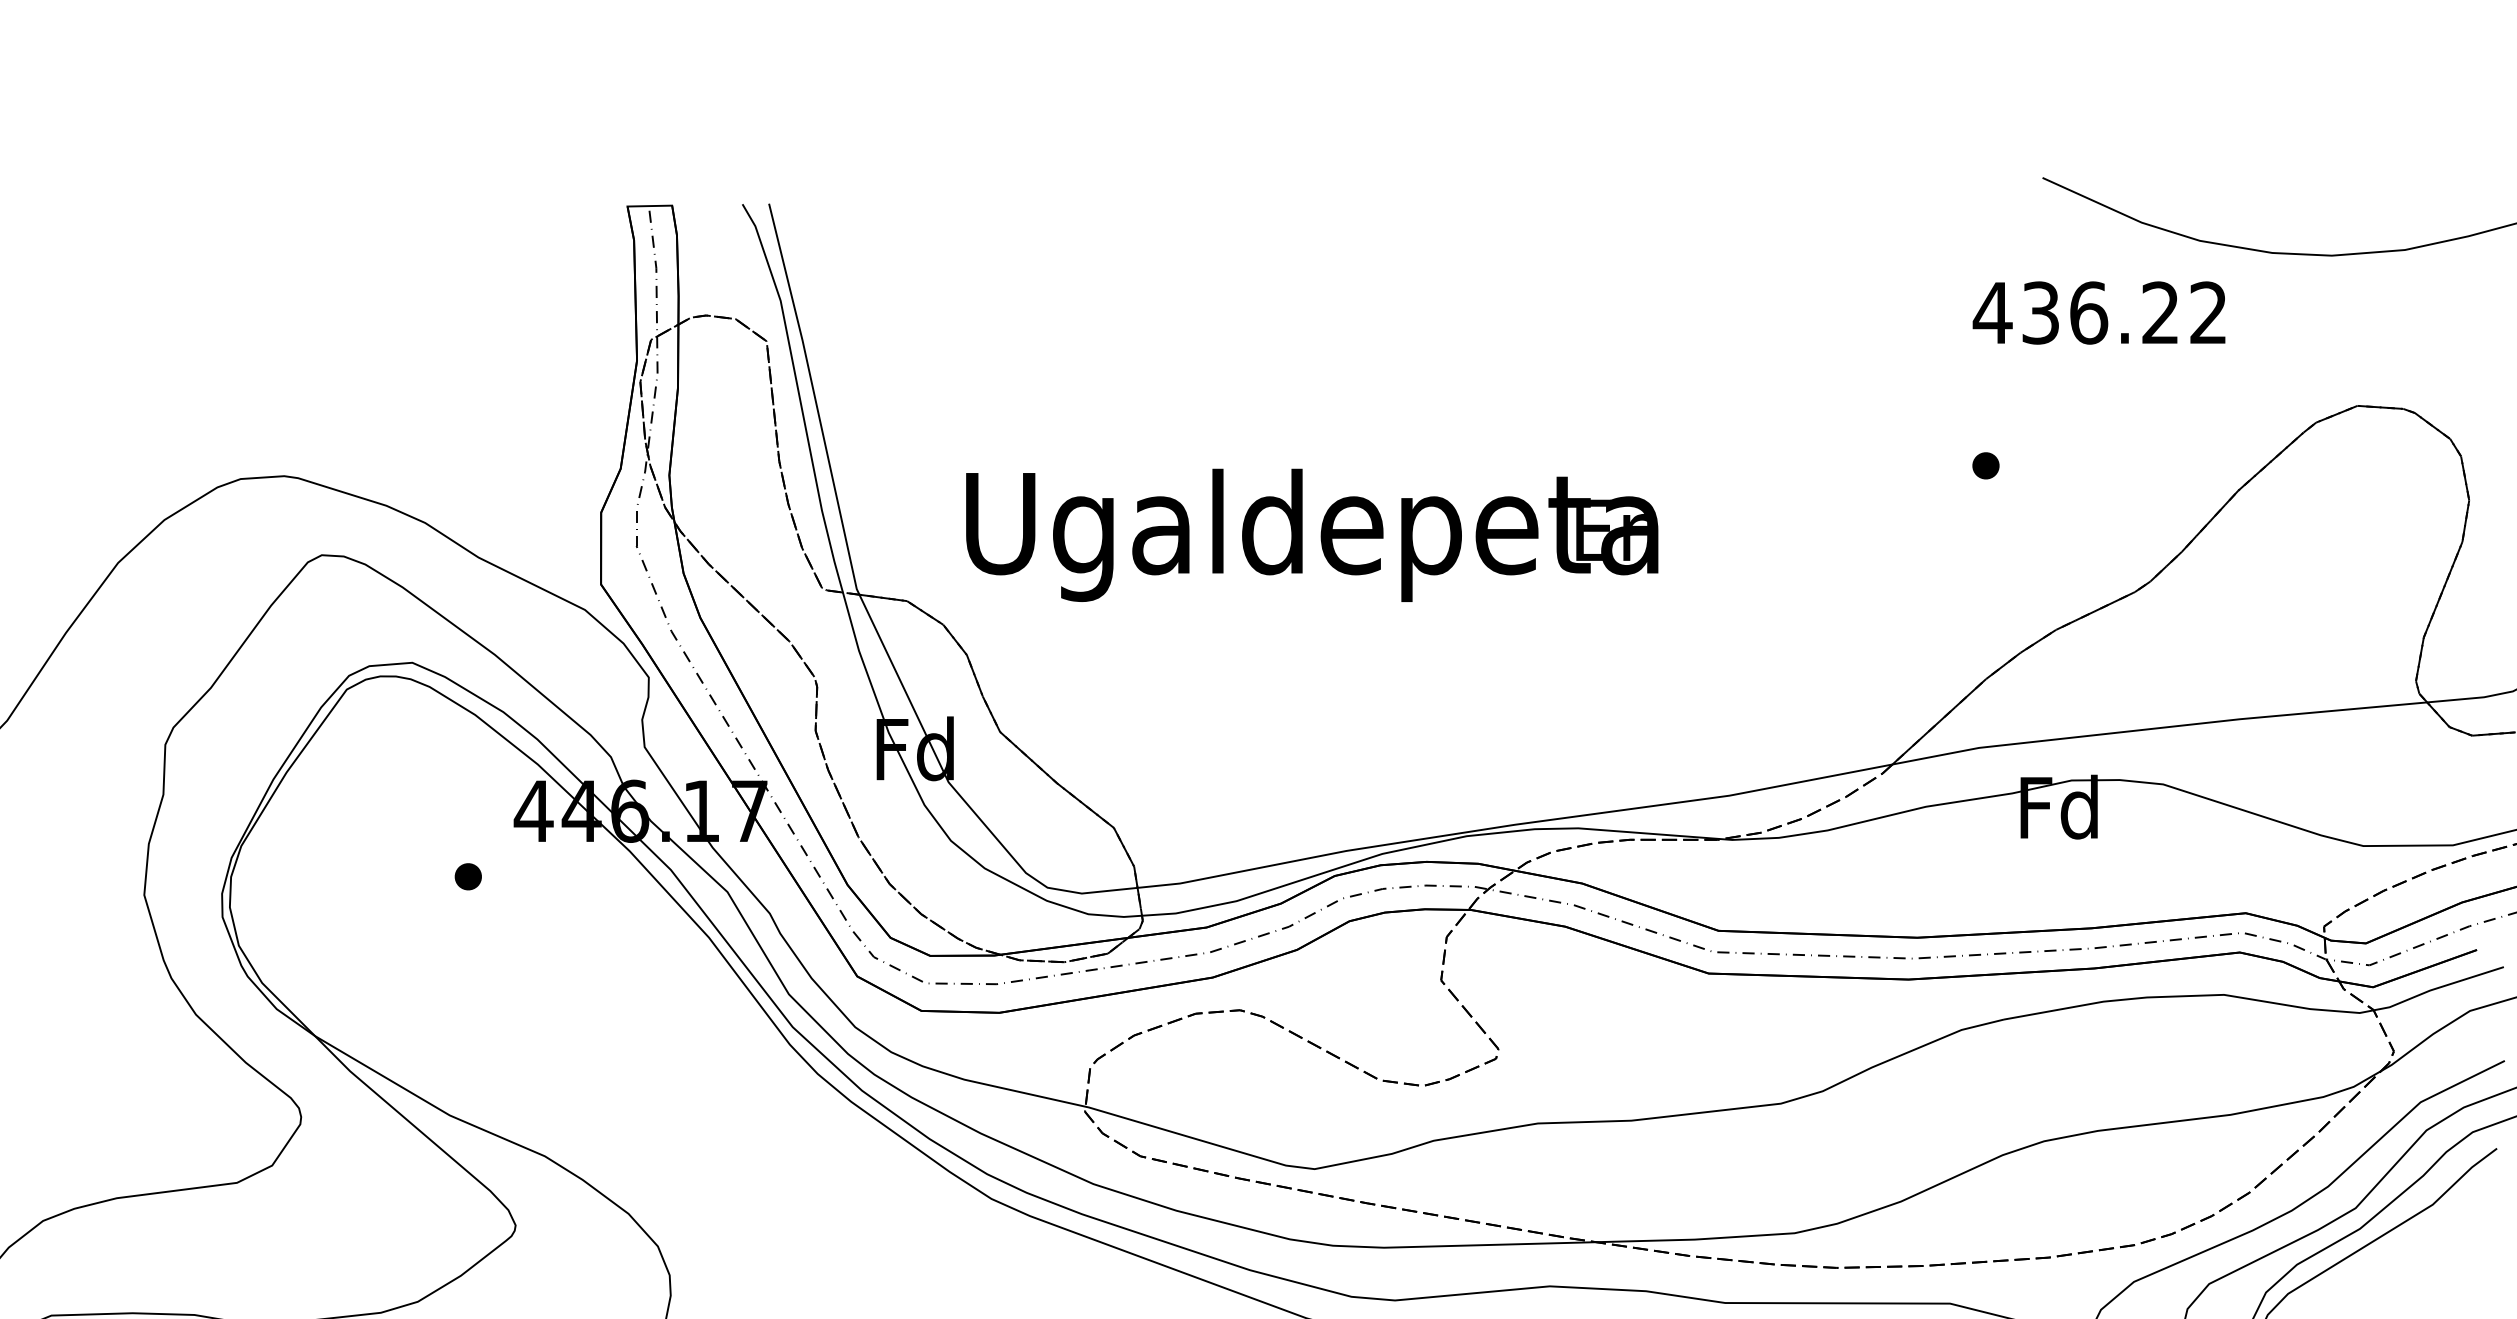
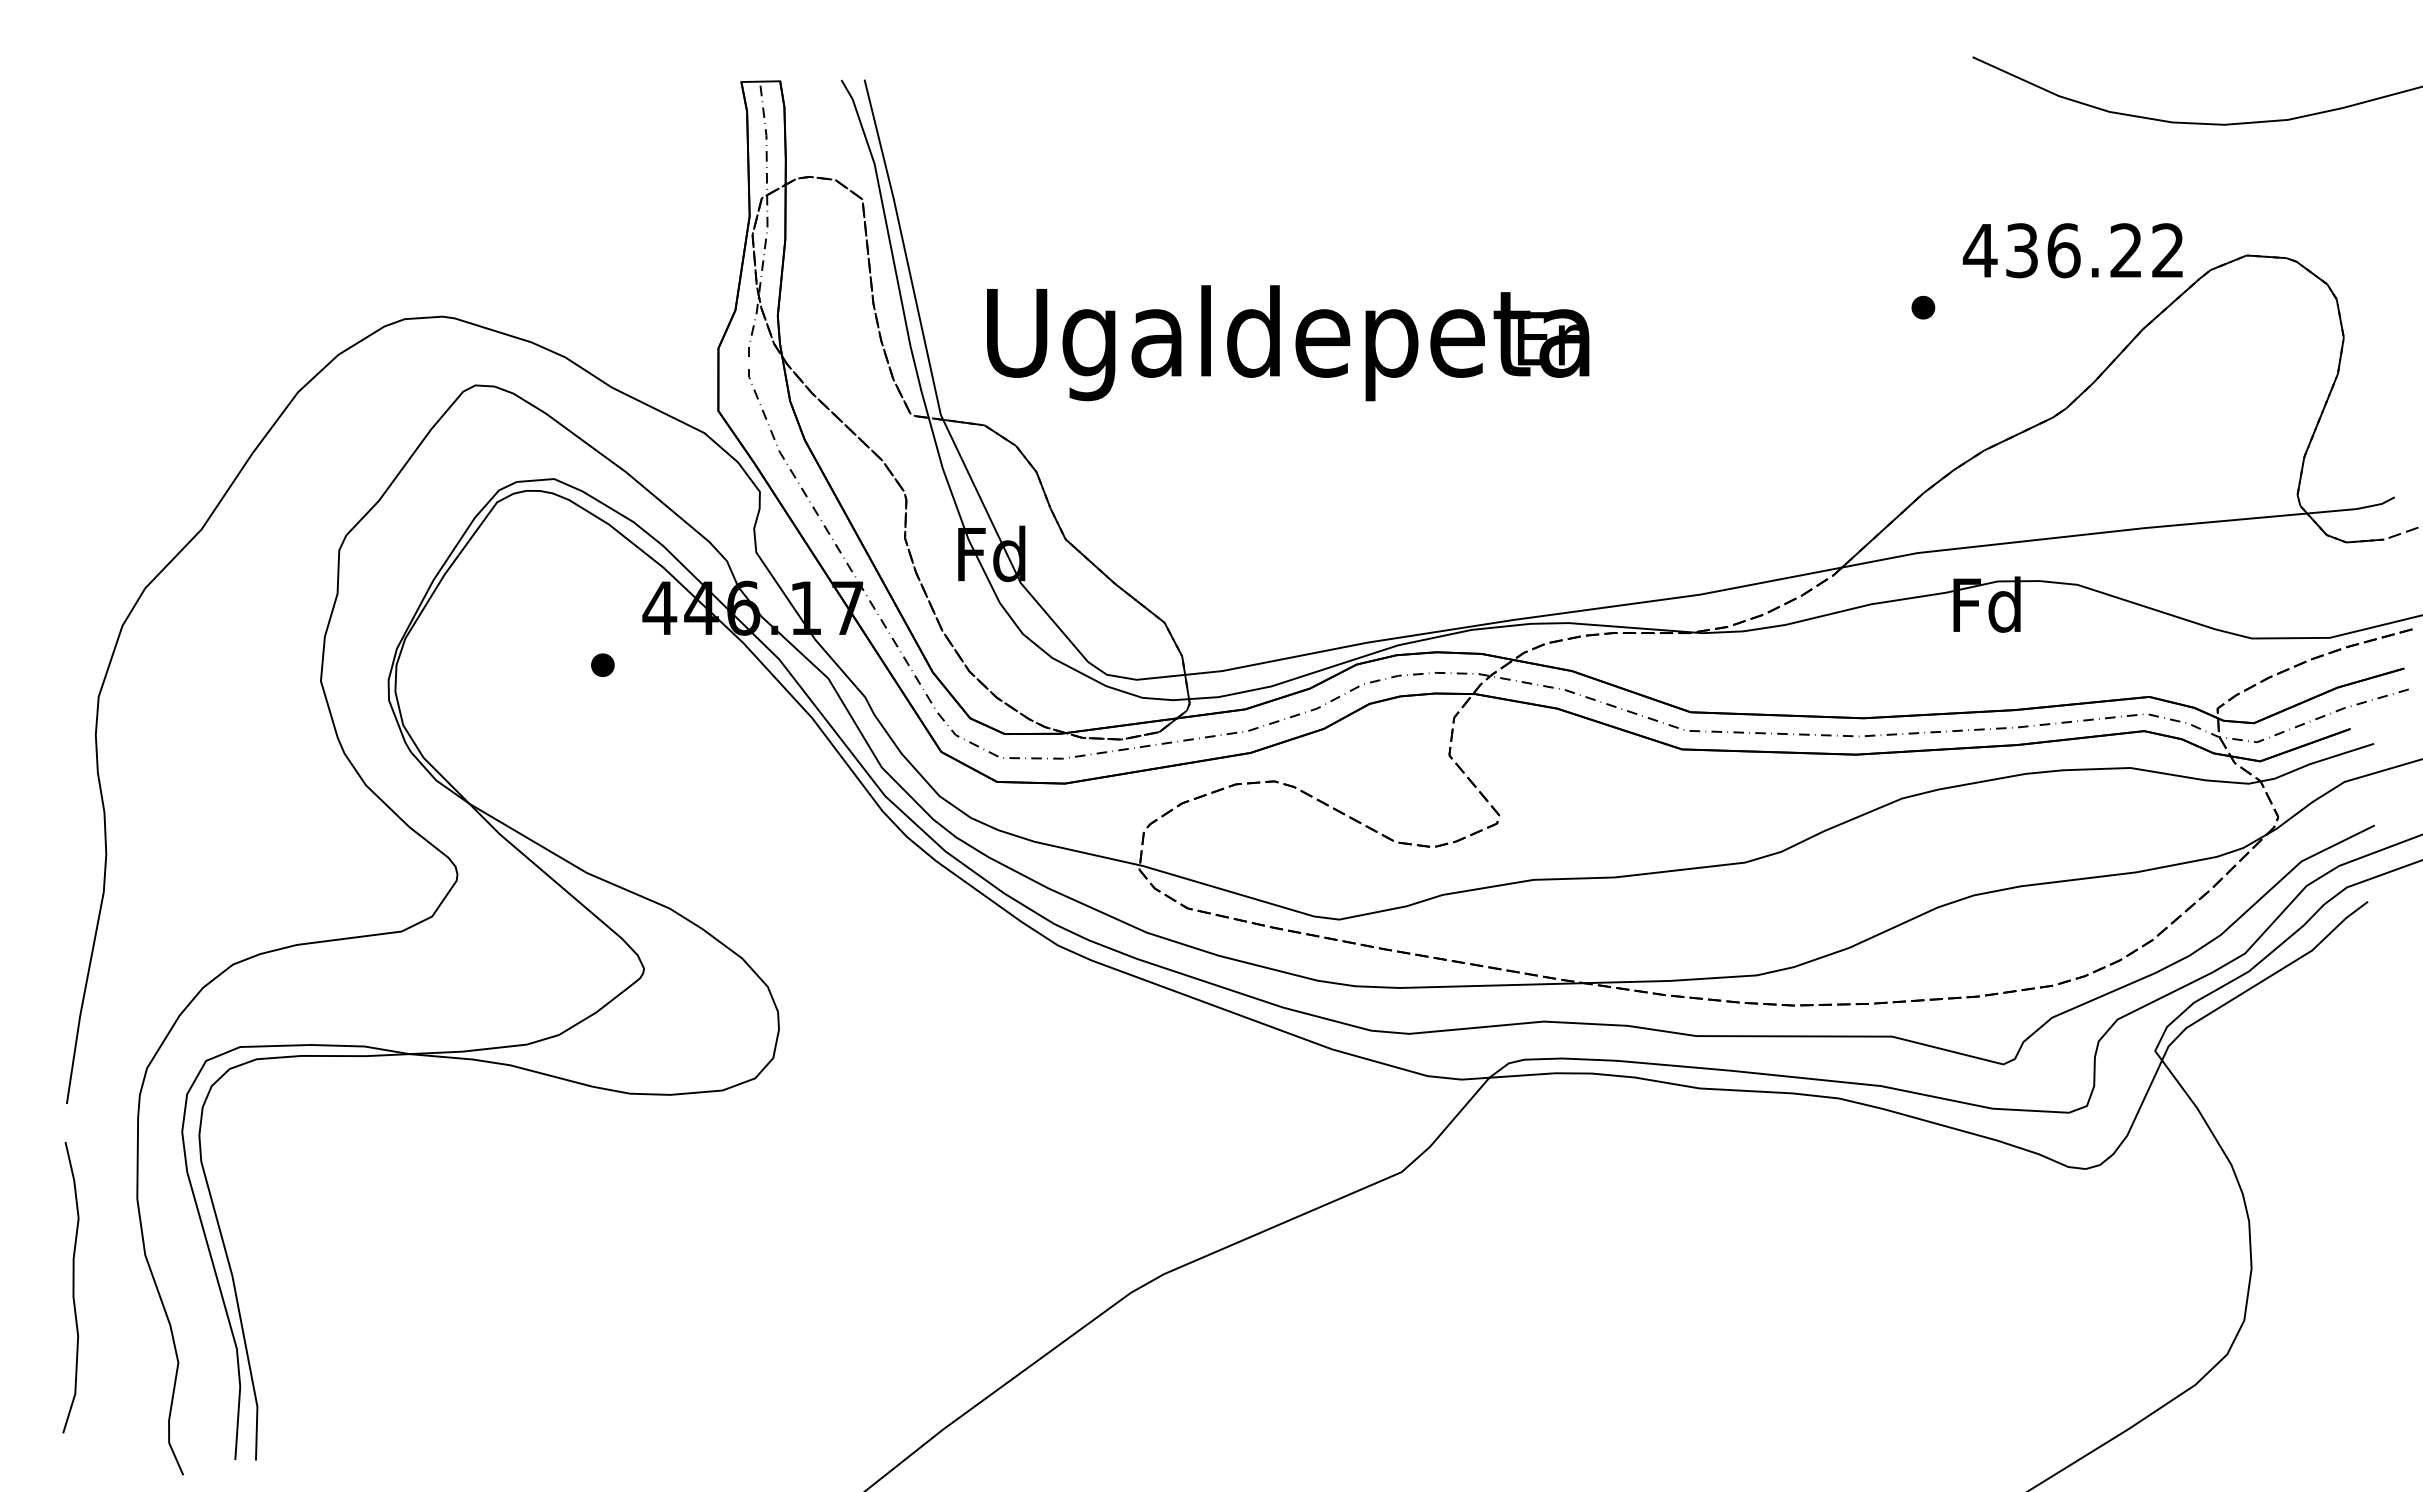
text: (2098, 312) -> (2072, 250), moved
text: (1312, 535) -> (1288, 343), moved

